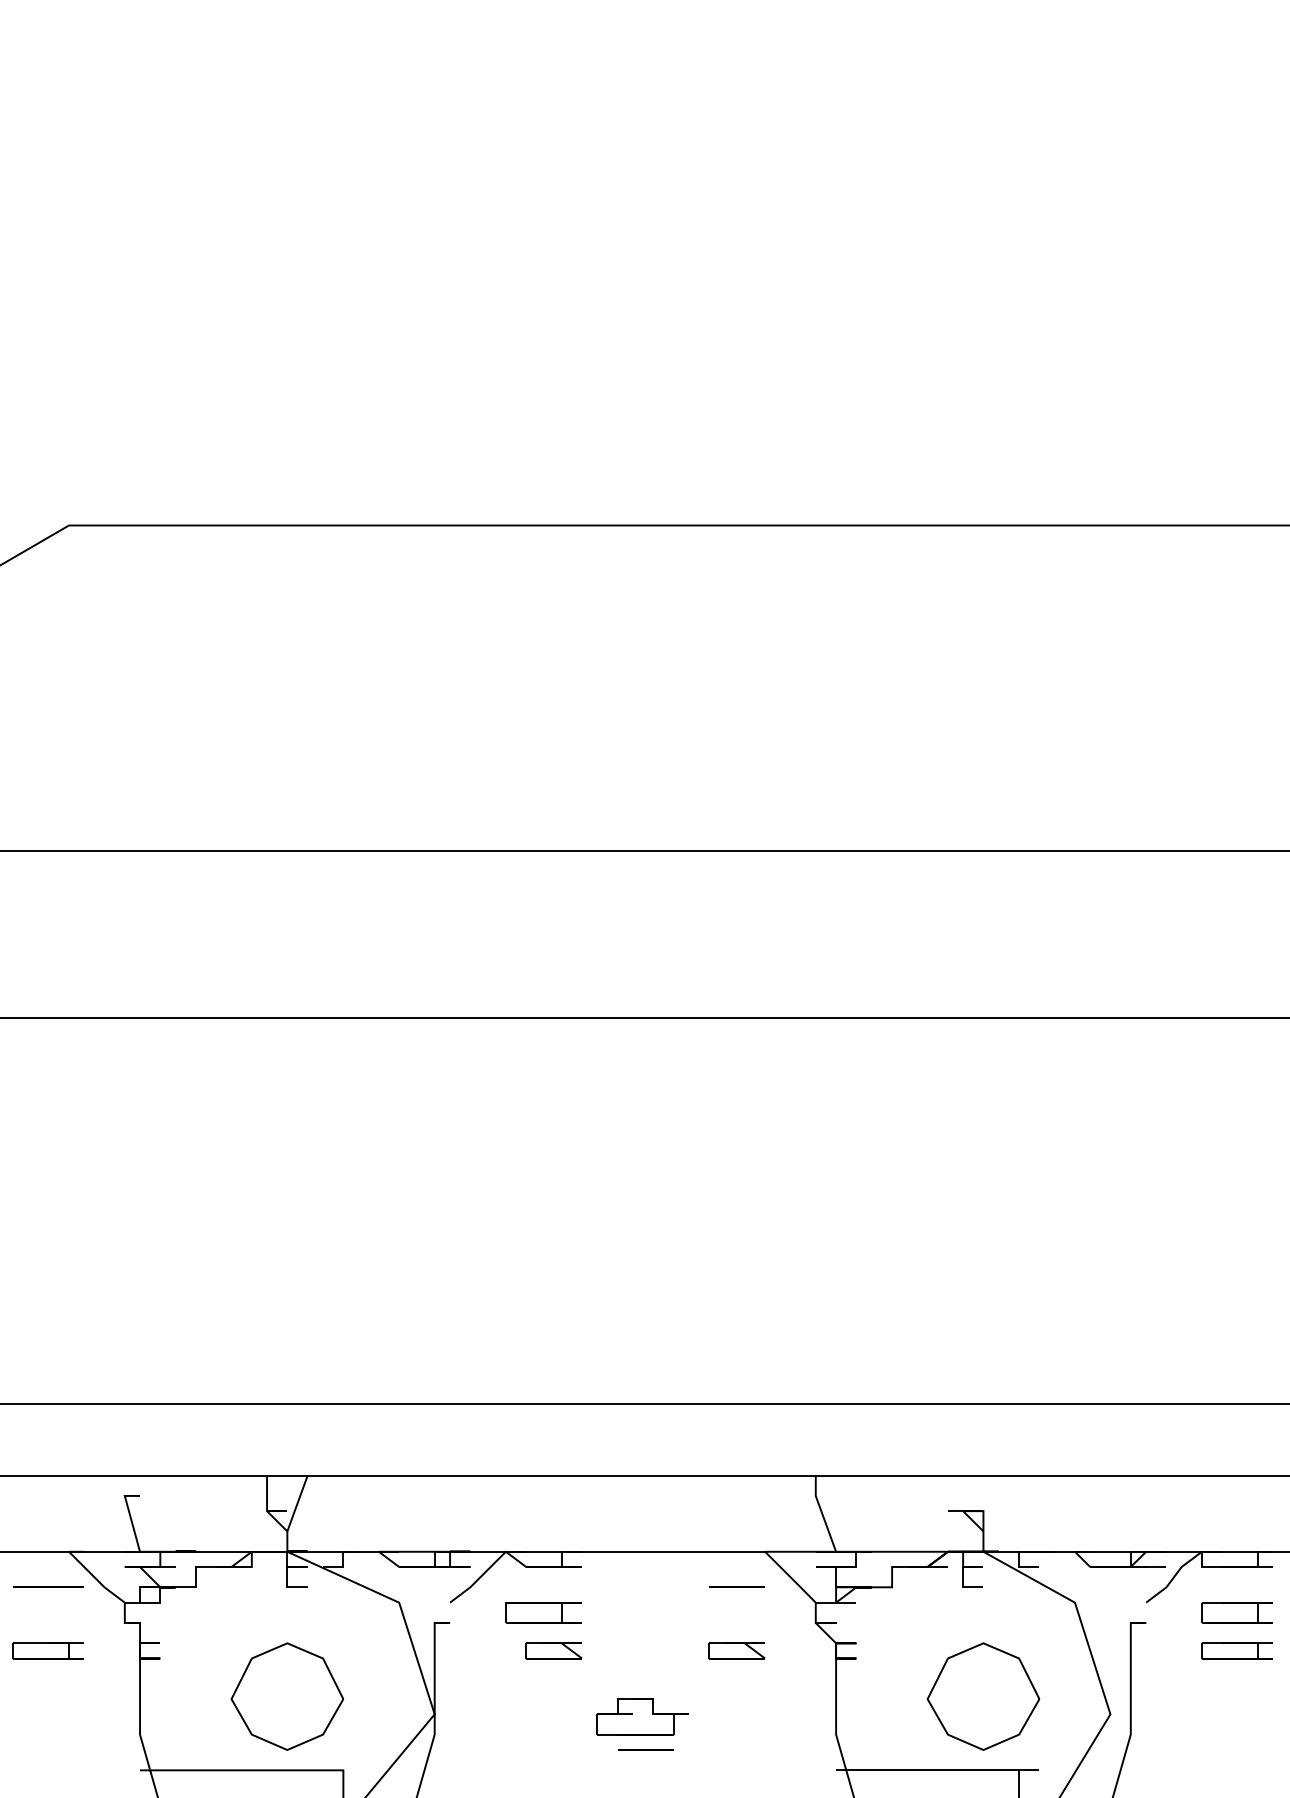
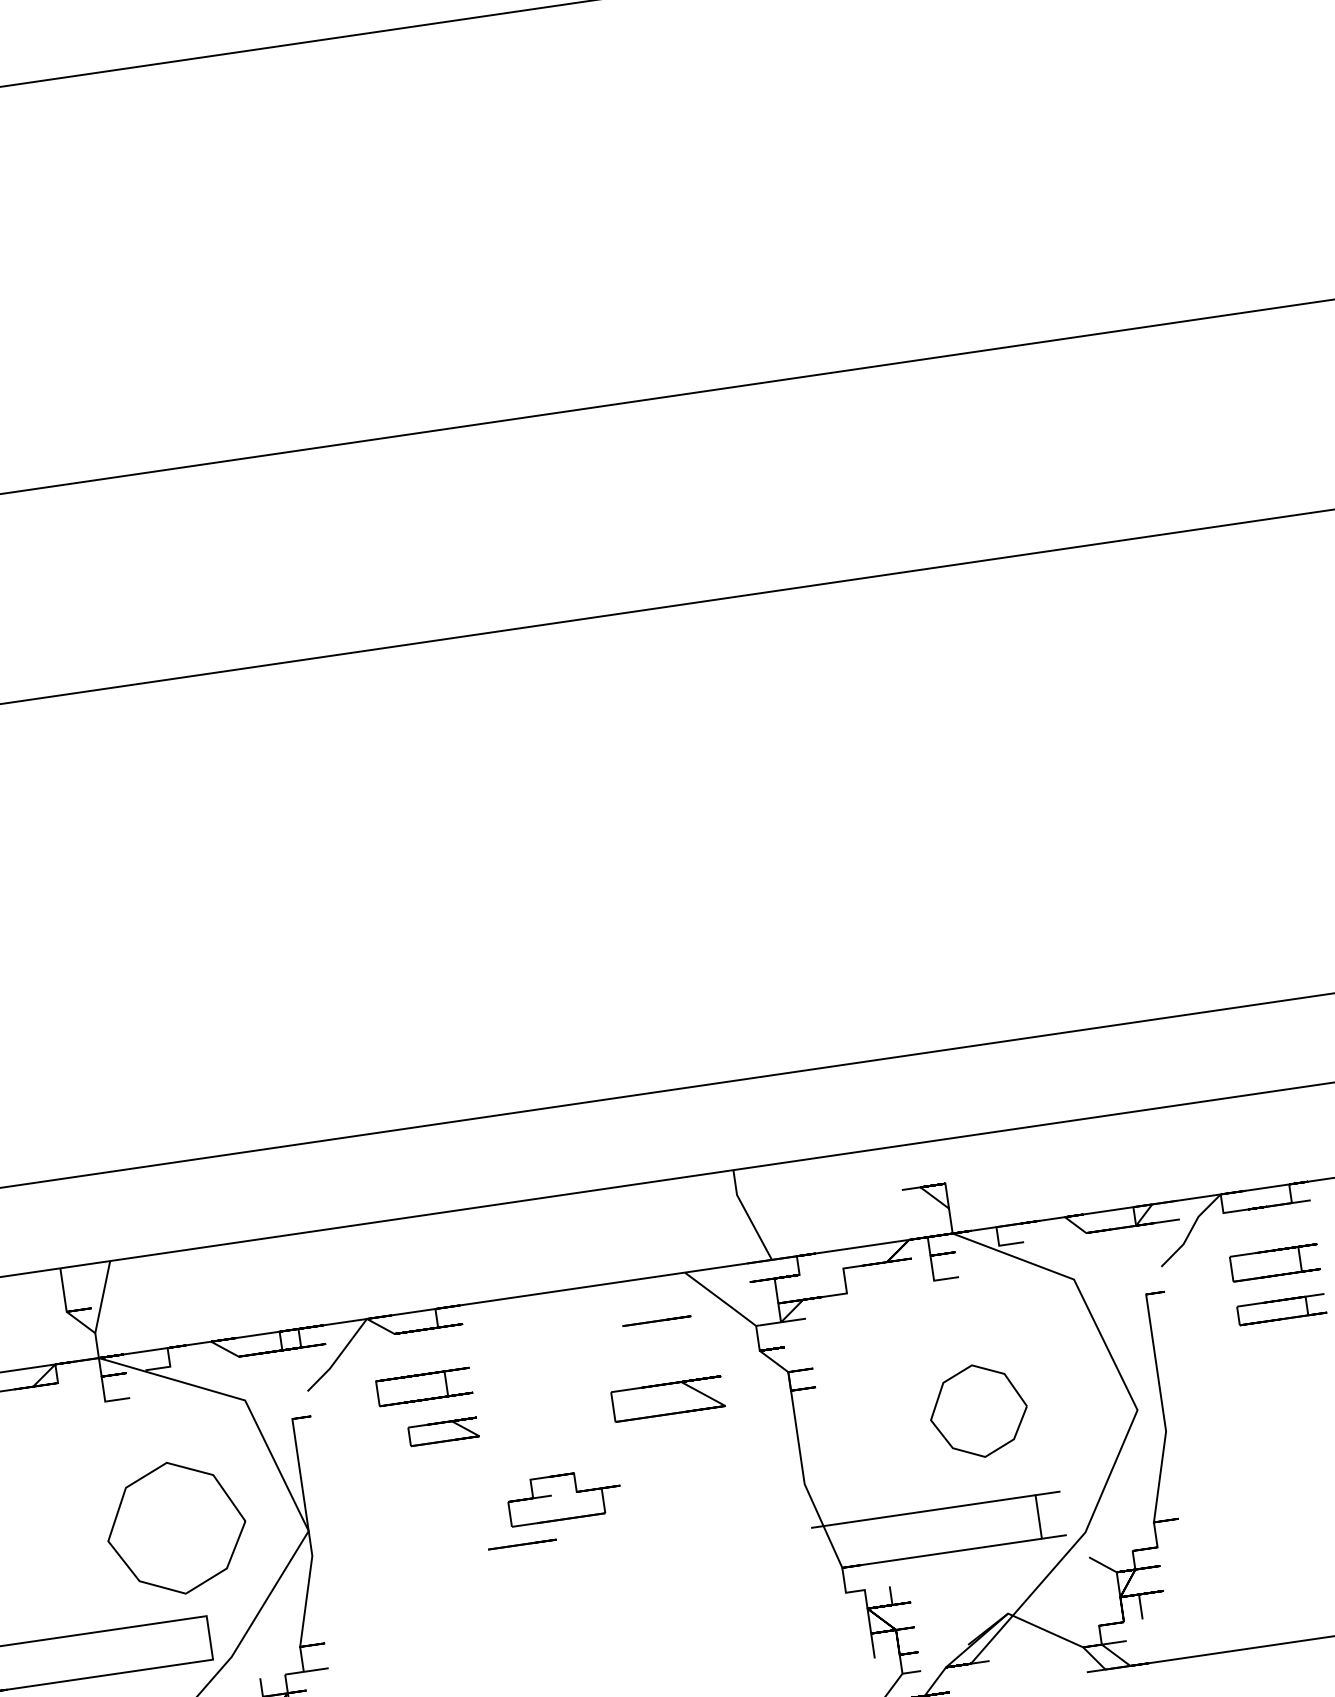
part: (736, 1650) -> (667, 1398), size x1.6
part: (286, 1696) -> (175, 1528), moved
part: (983, 1696) -> (978, 1411), size x0.7
line: (645, 1749) -> (522, 1544), moved

